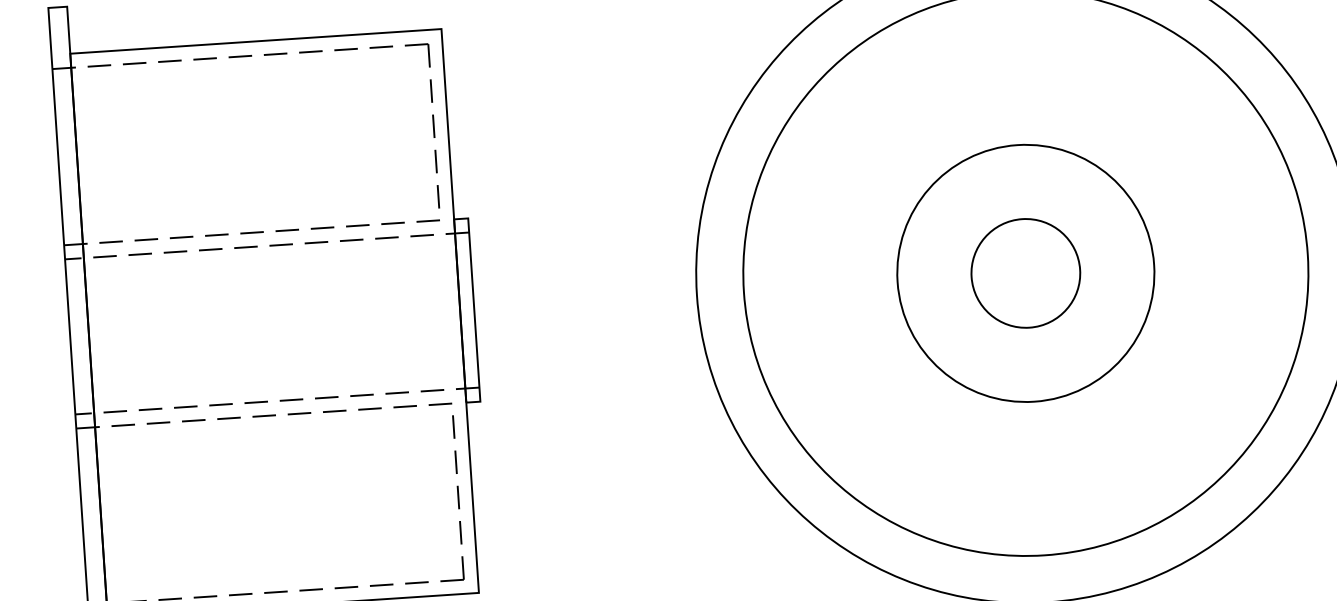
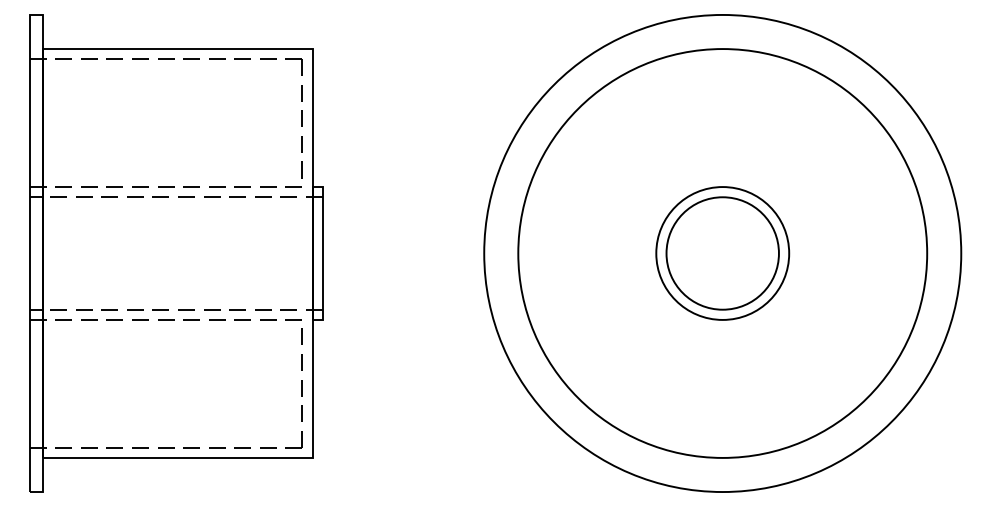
circle: (1025, 273) -> (722, 253), size x0.71
circle: (1025, 273) -> (722, 253), size x1.43

